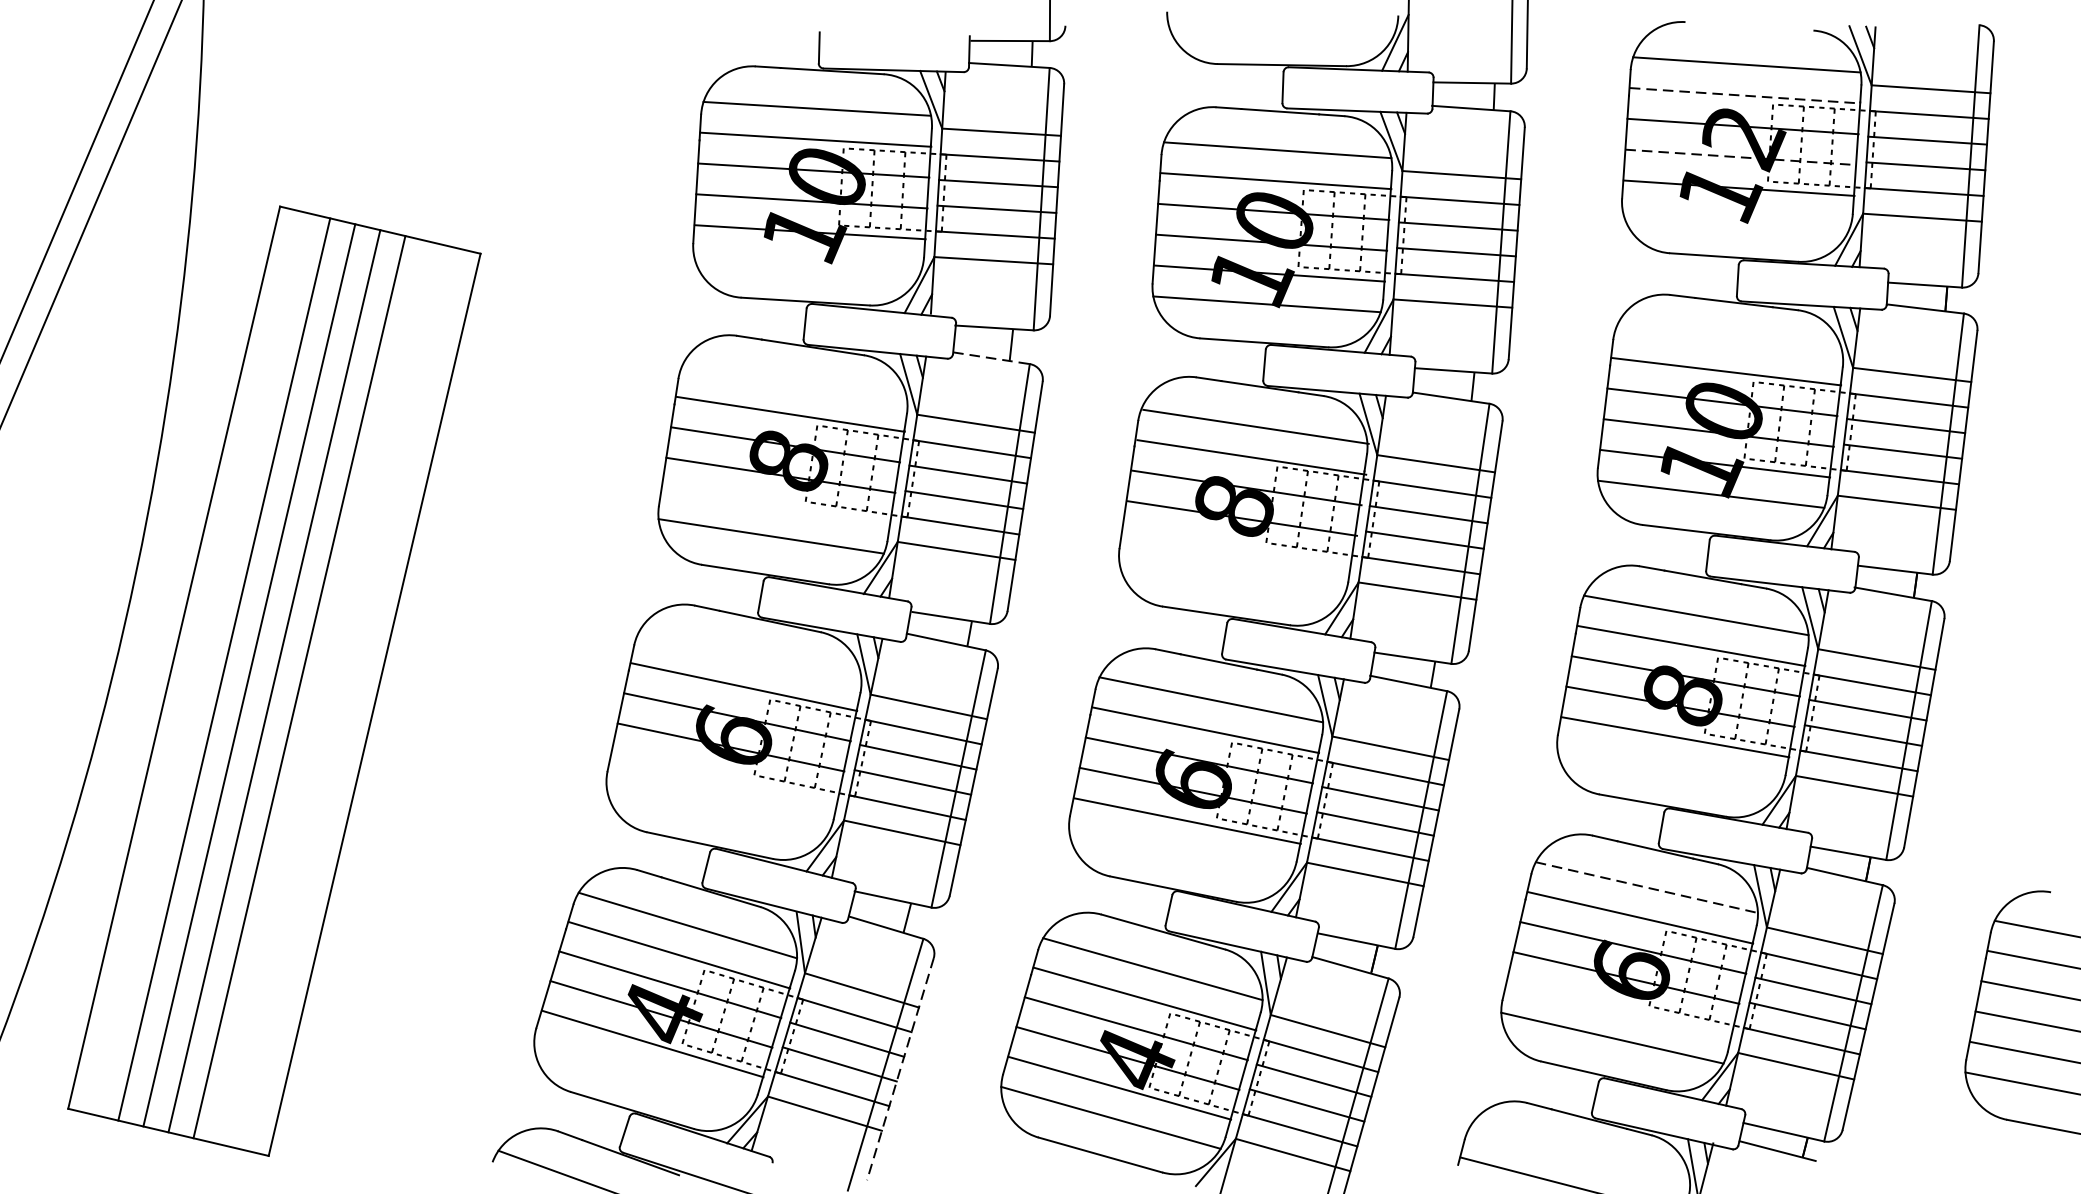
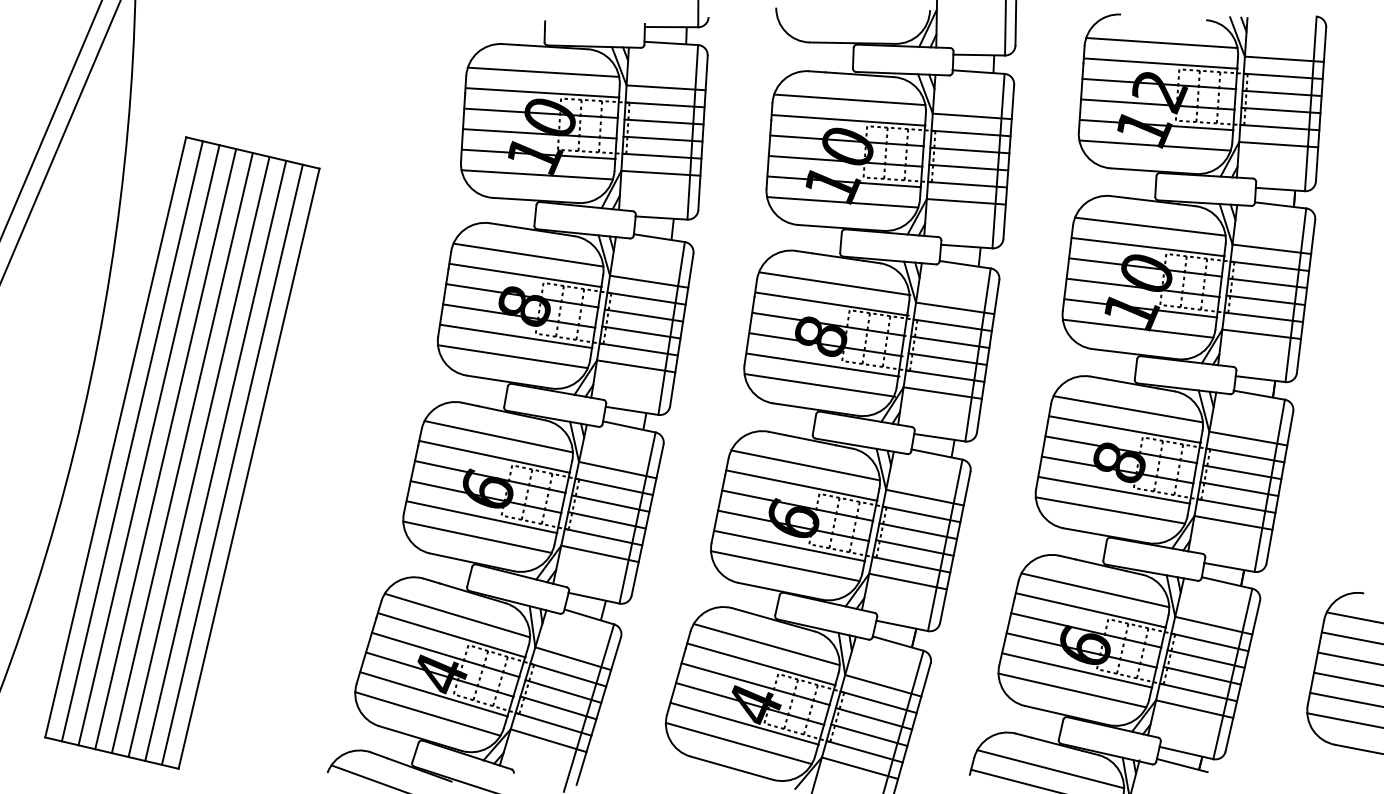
line: (1744, 95) -> (1160, 63), dashed -> solid
line: (1741, 157) -> (1158, 104), dashed -> solid
line: (1735, 218) -> (1154, 145), added
line: (806, 262) -> (536, 174), added
line: (1729, 340) -> (1150, 226), added
line: (991, 358) -> (659, 238), dashed -> solid
line: (794, 382) -> (528, 254), added
line: (776, 506) -> (516, 336), added
line: (1238, 548) -> (823, 364), added
line: (1232, 579) -> (819, 385), added
line: (749, 656) -> (498, 436), added
line: (197, 663) -> (131, 441), added
line: (324, 692) -> (215, 460), added
line: (348, 698) -> (231, 464), added
line: (1669, 767) -> (1110, 510), added
line: (724, 778) -> (481, 517), added
line: (718, 806) -> (477, 536), added
line: (1181, 851) -> (785, 566), added
line: (1647, 887) -> (1095, 590), dashed -> solid
line: (1620, 1008) -> (1077, 670), added
line: (899, 1069) -> (598, 711), dashed -> solid
line: (642, 1072) -> (427, 713), added
line: (1579, 1156) -> (1050, 769), added

